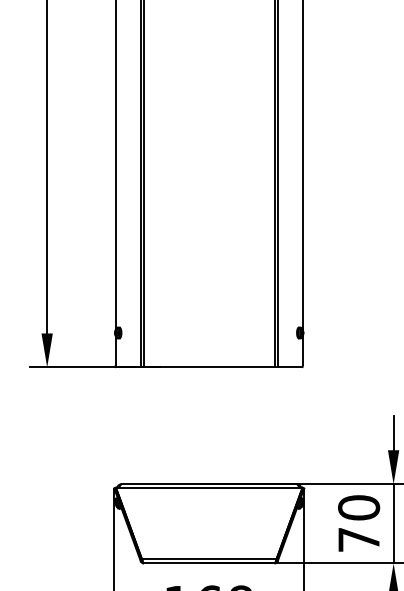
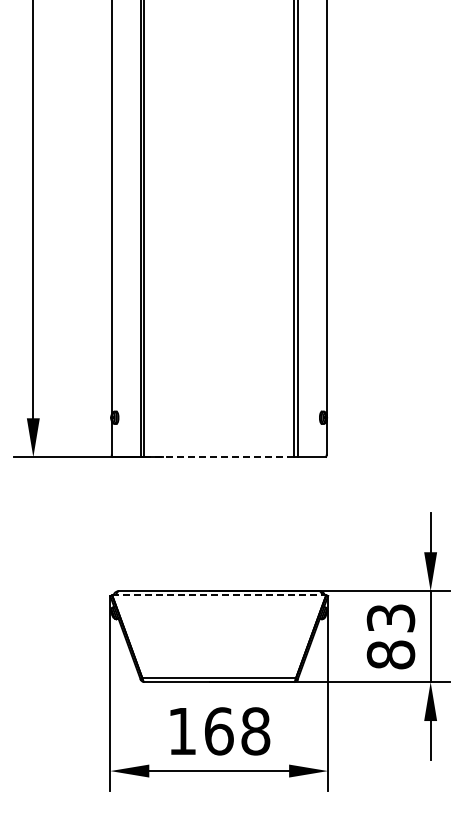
line: (209, 367) -> (219, 457), solid -> dashed
line: (209, 487) -> (219, 595), solid -> dashed
text: (358, 523) -> (390, 636), 70 -> 83

